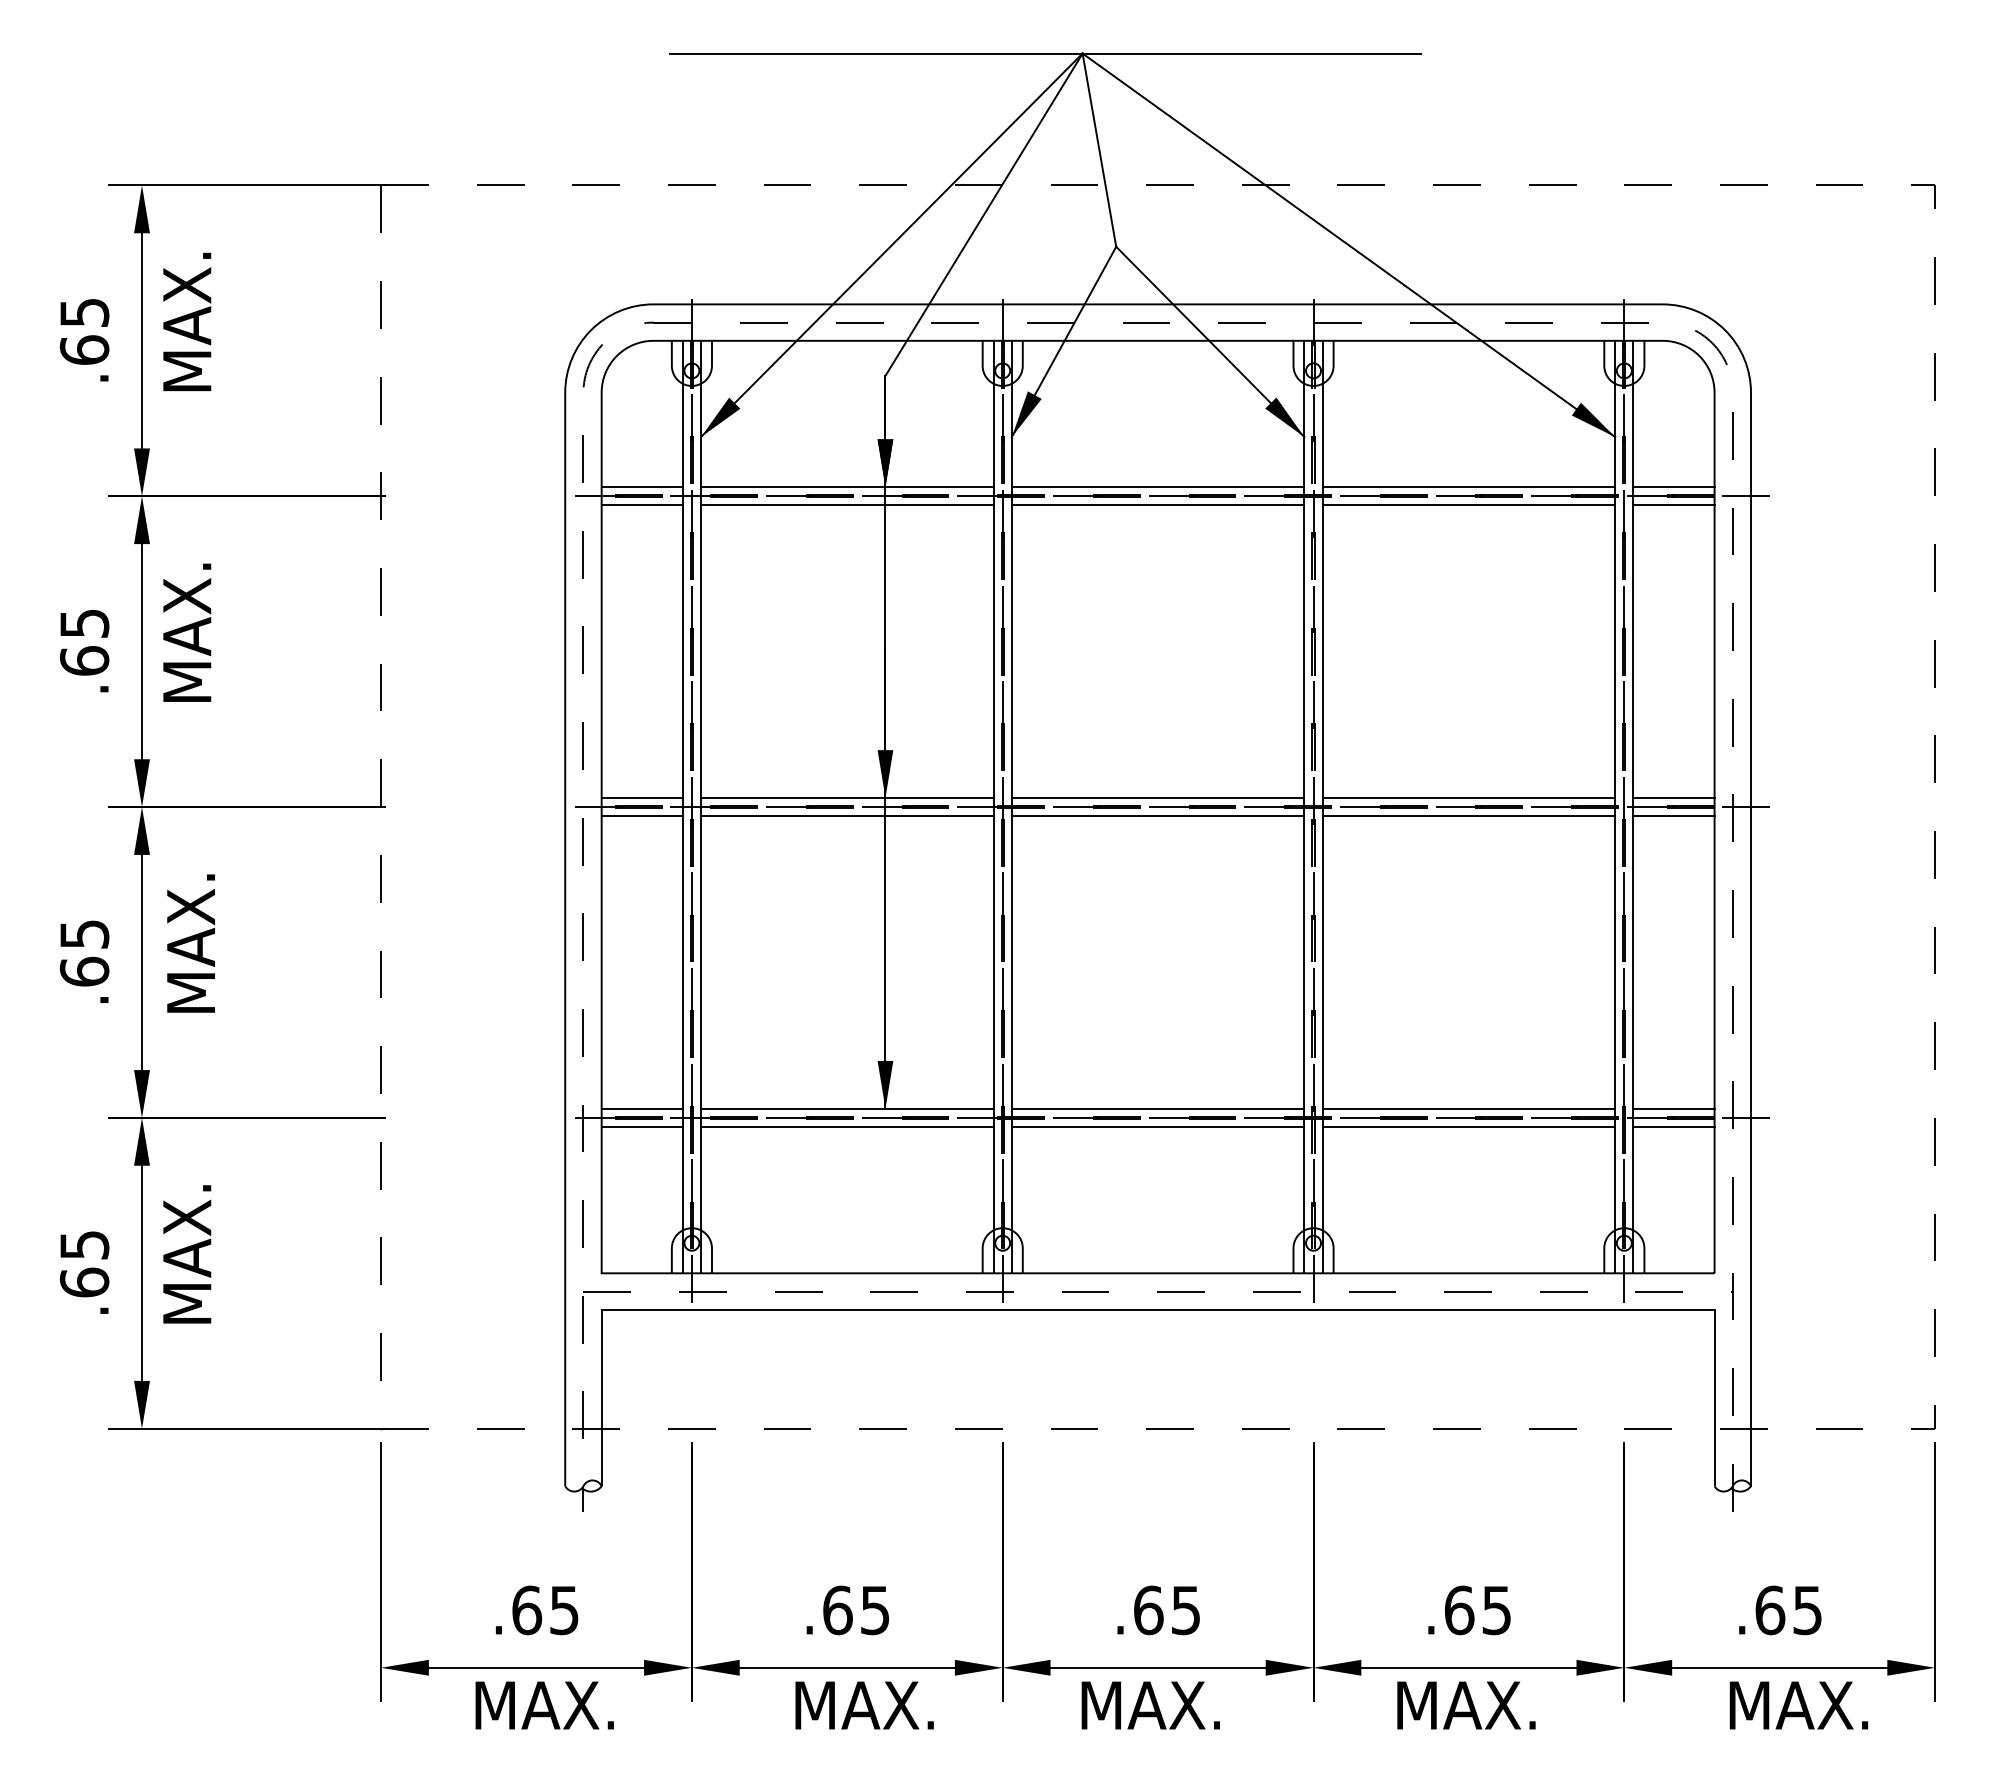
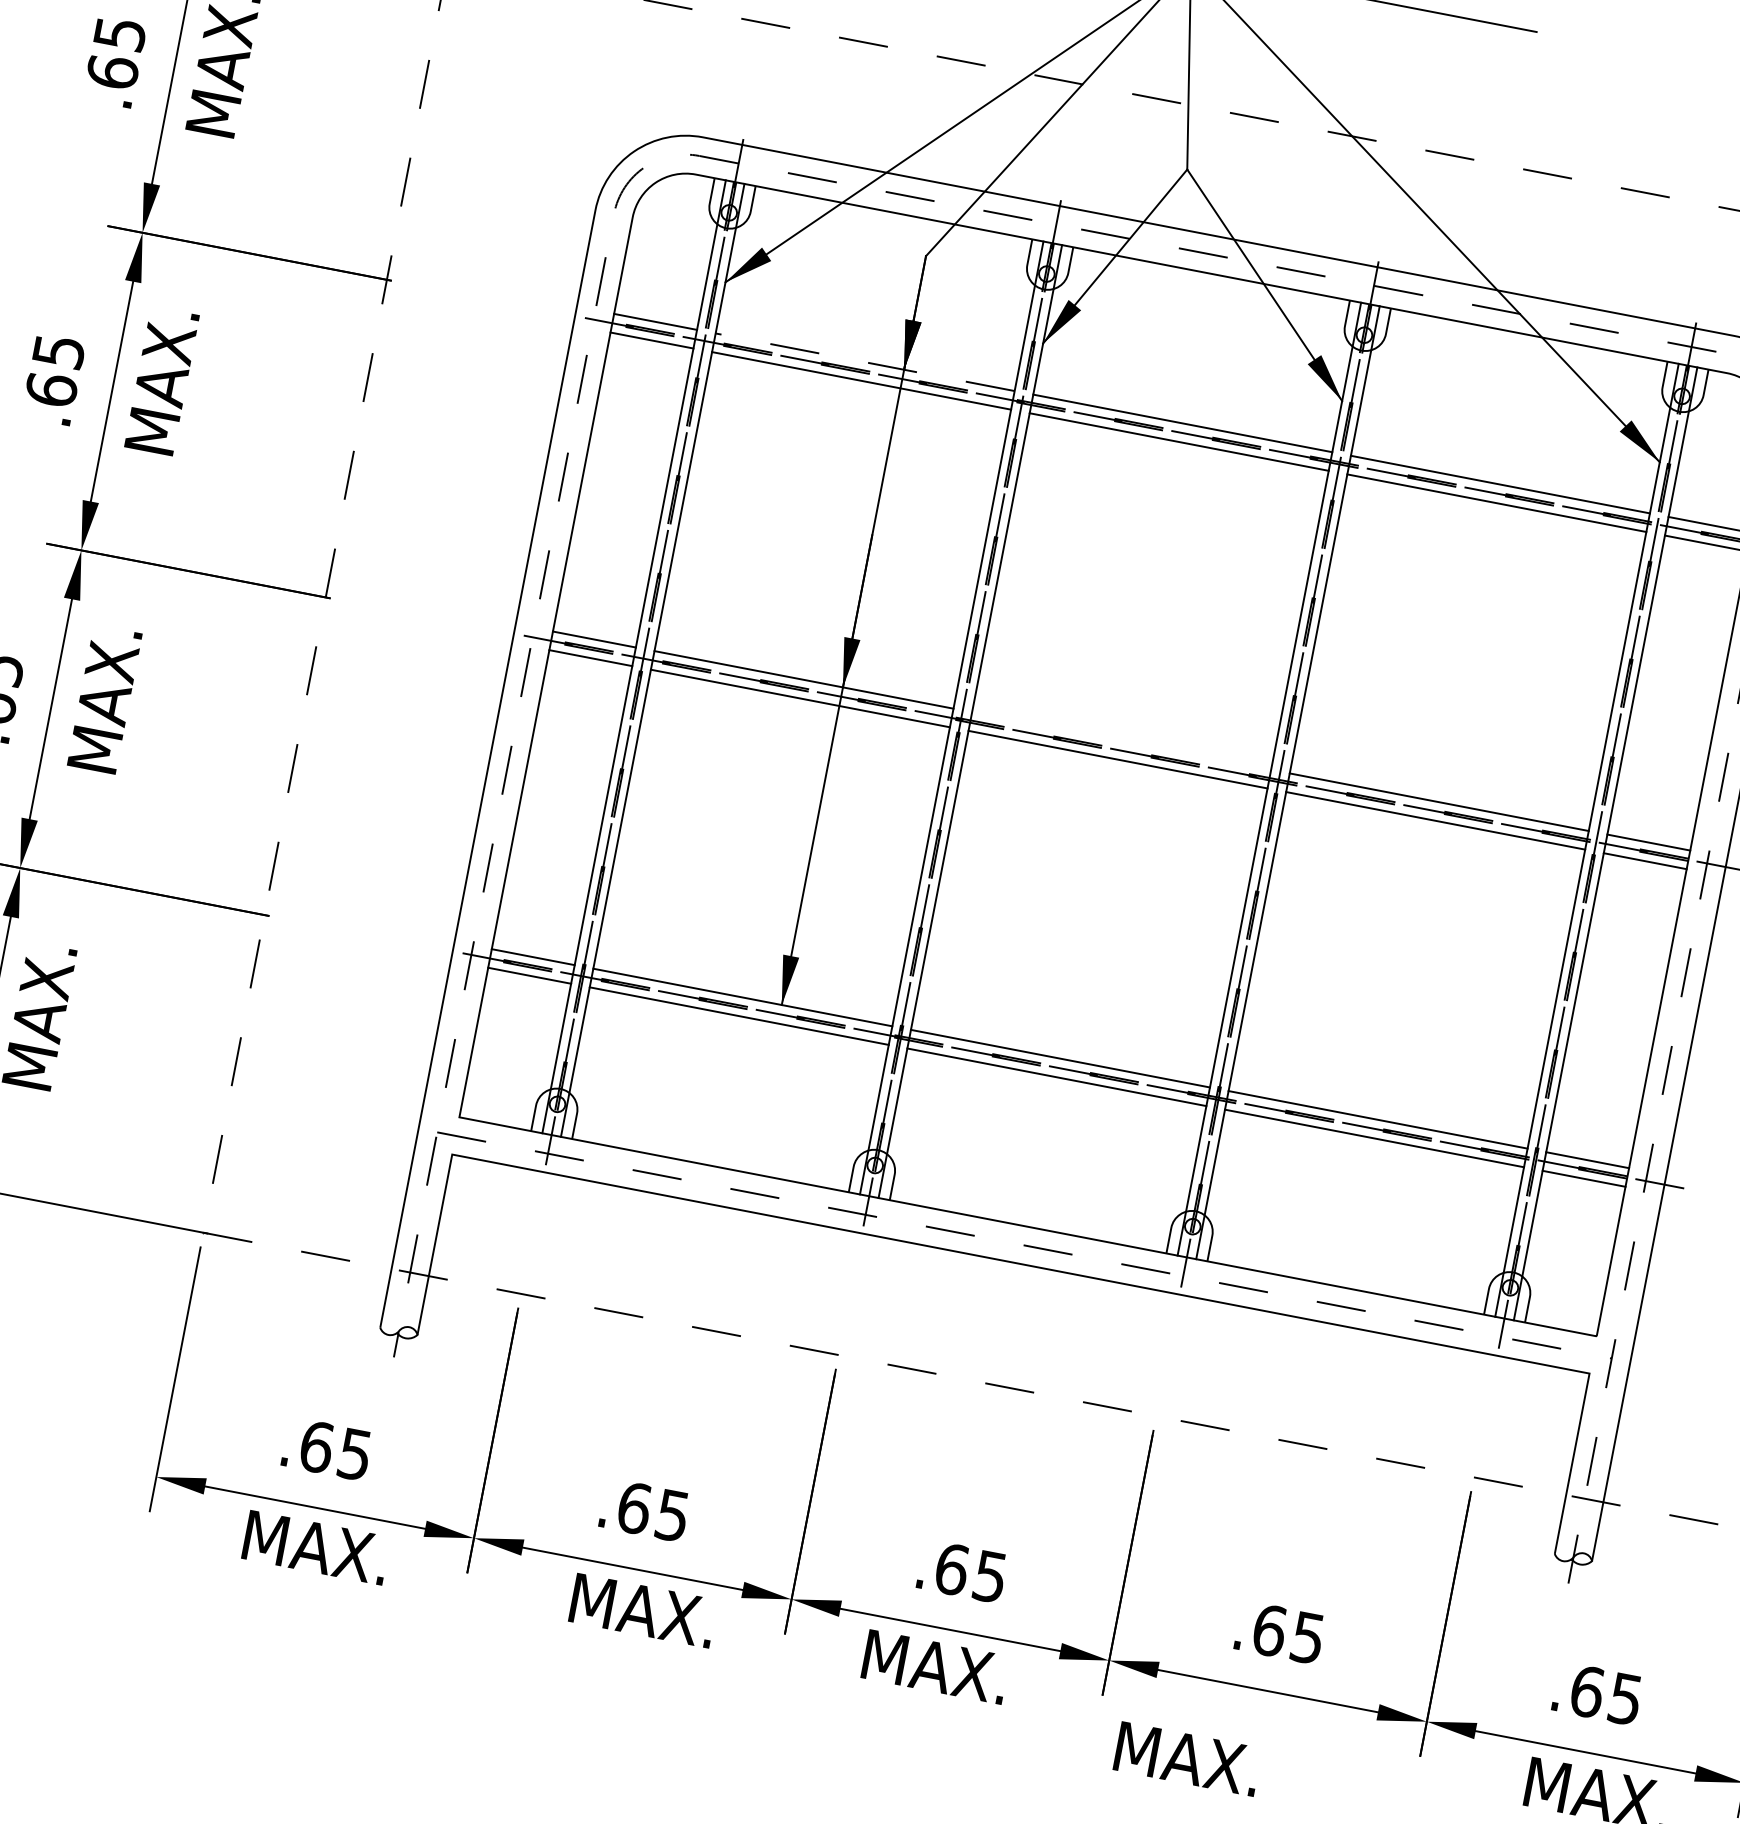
line: (846, 487) -> (864, 362), solid -> dashed
line: (1157, 797) -> (1121, 740), removed
text: (1466, 1705) -> (1187, 1759), moved

